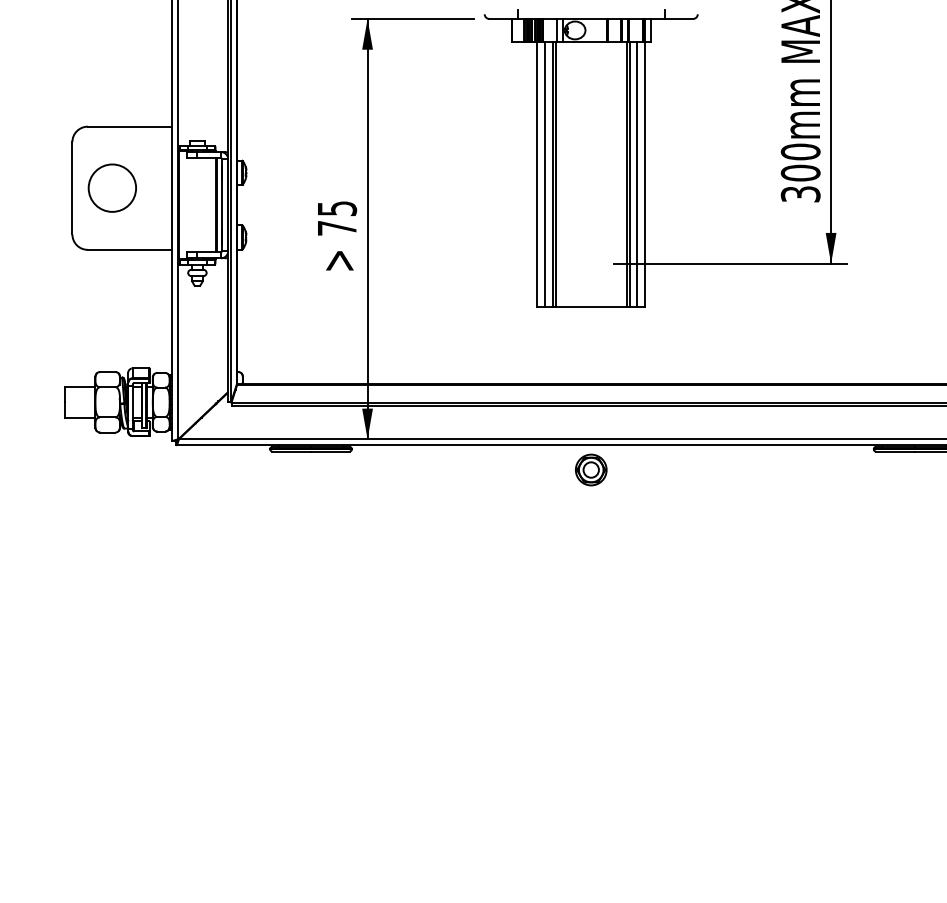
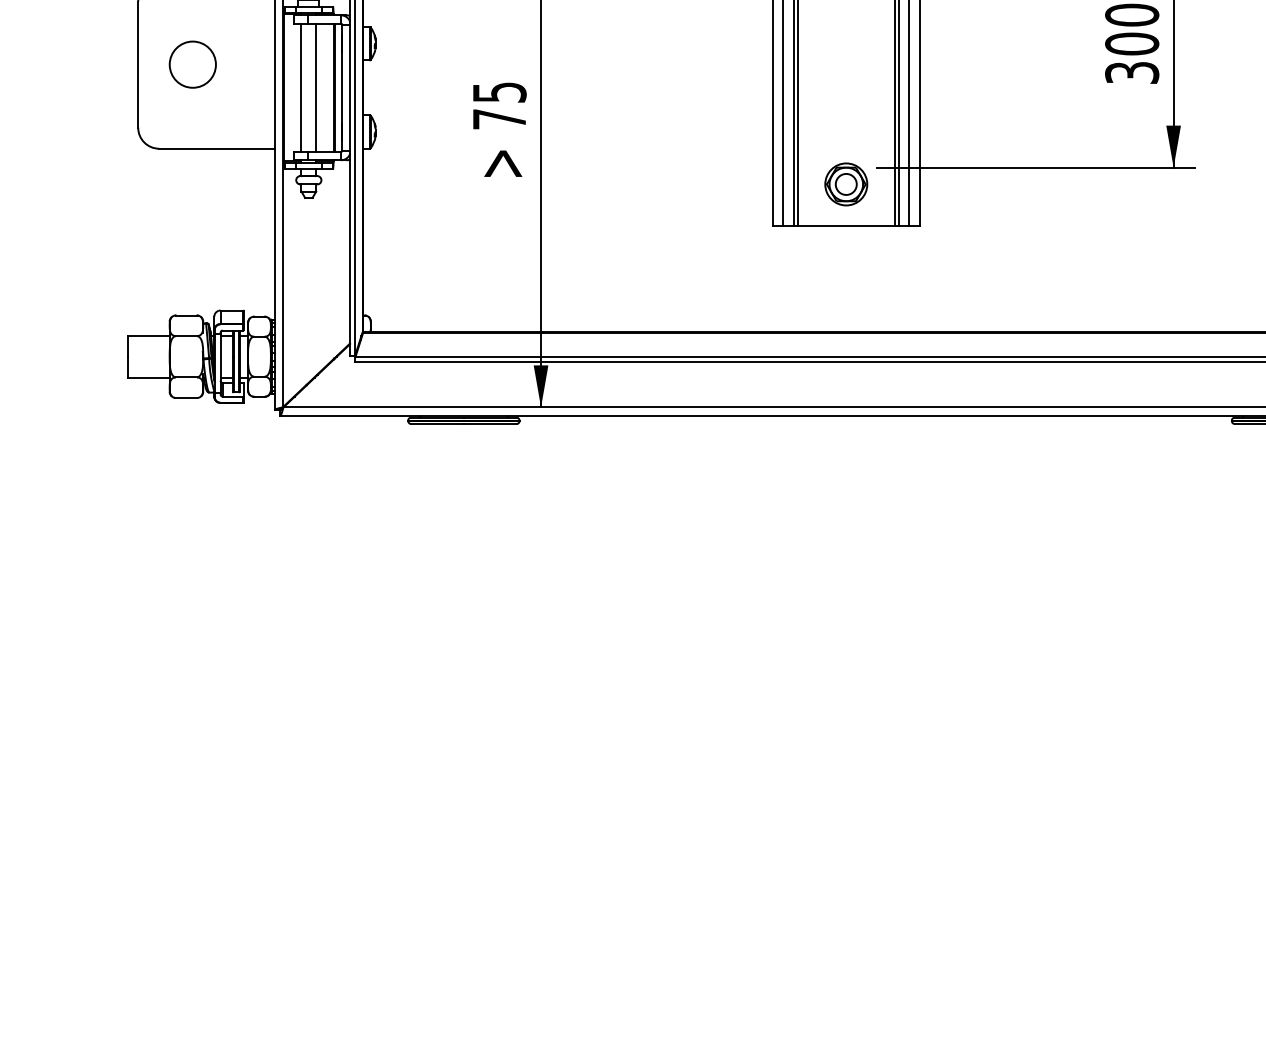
circle: (112, 188) -> (192, 64), size x0.71
line: (192, 205) -> (302, 88), added
line: (202, 205) -> (315, 88), added
part: (591, 469) -> (846, 183), moved

